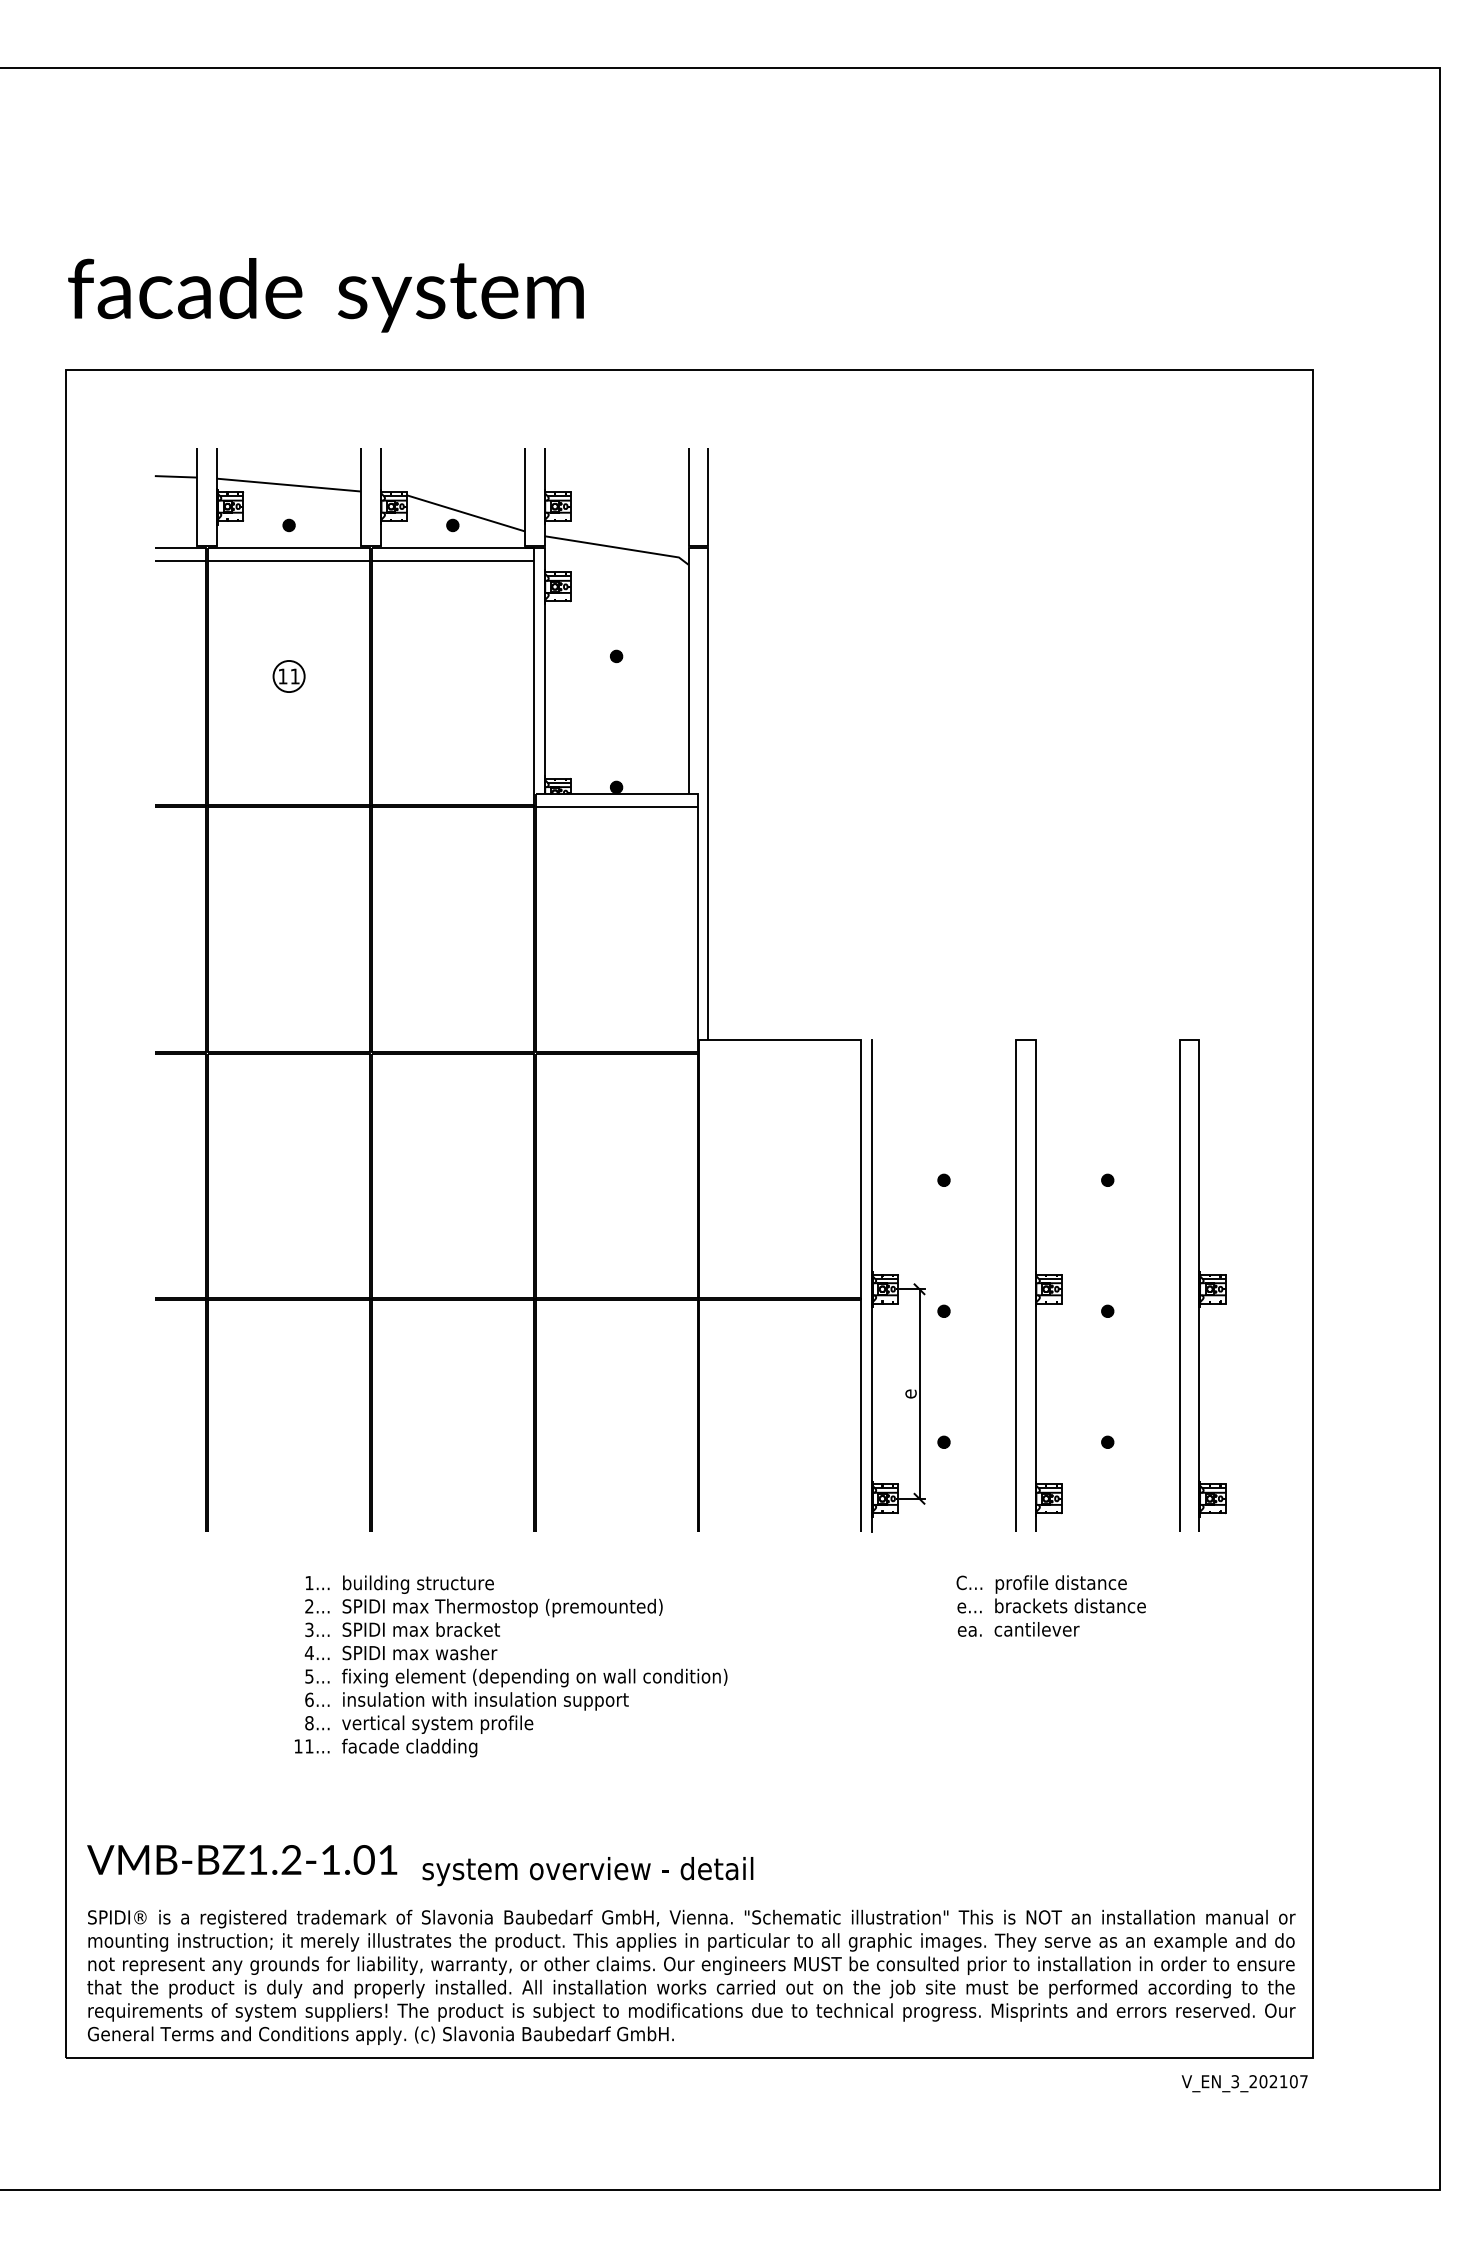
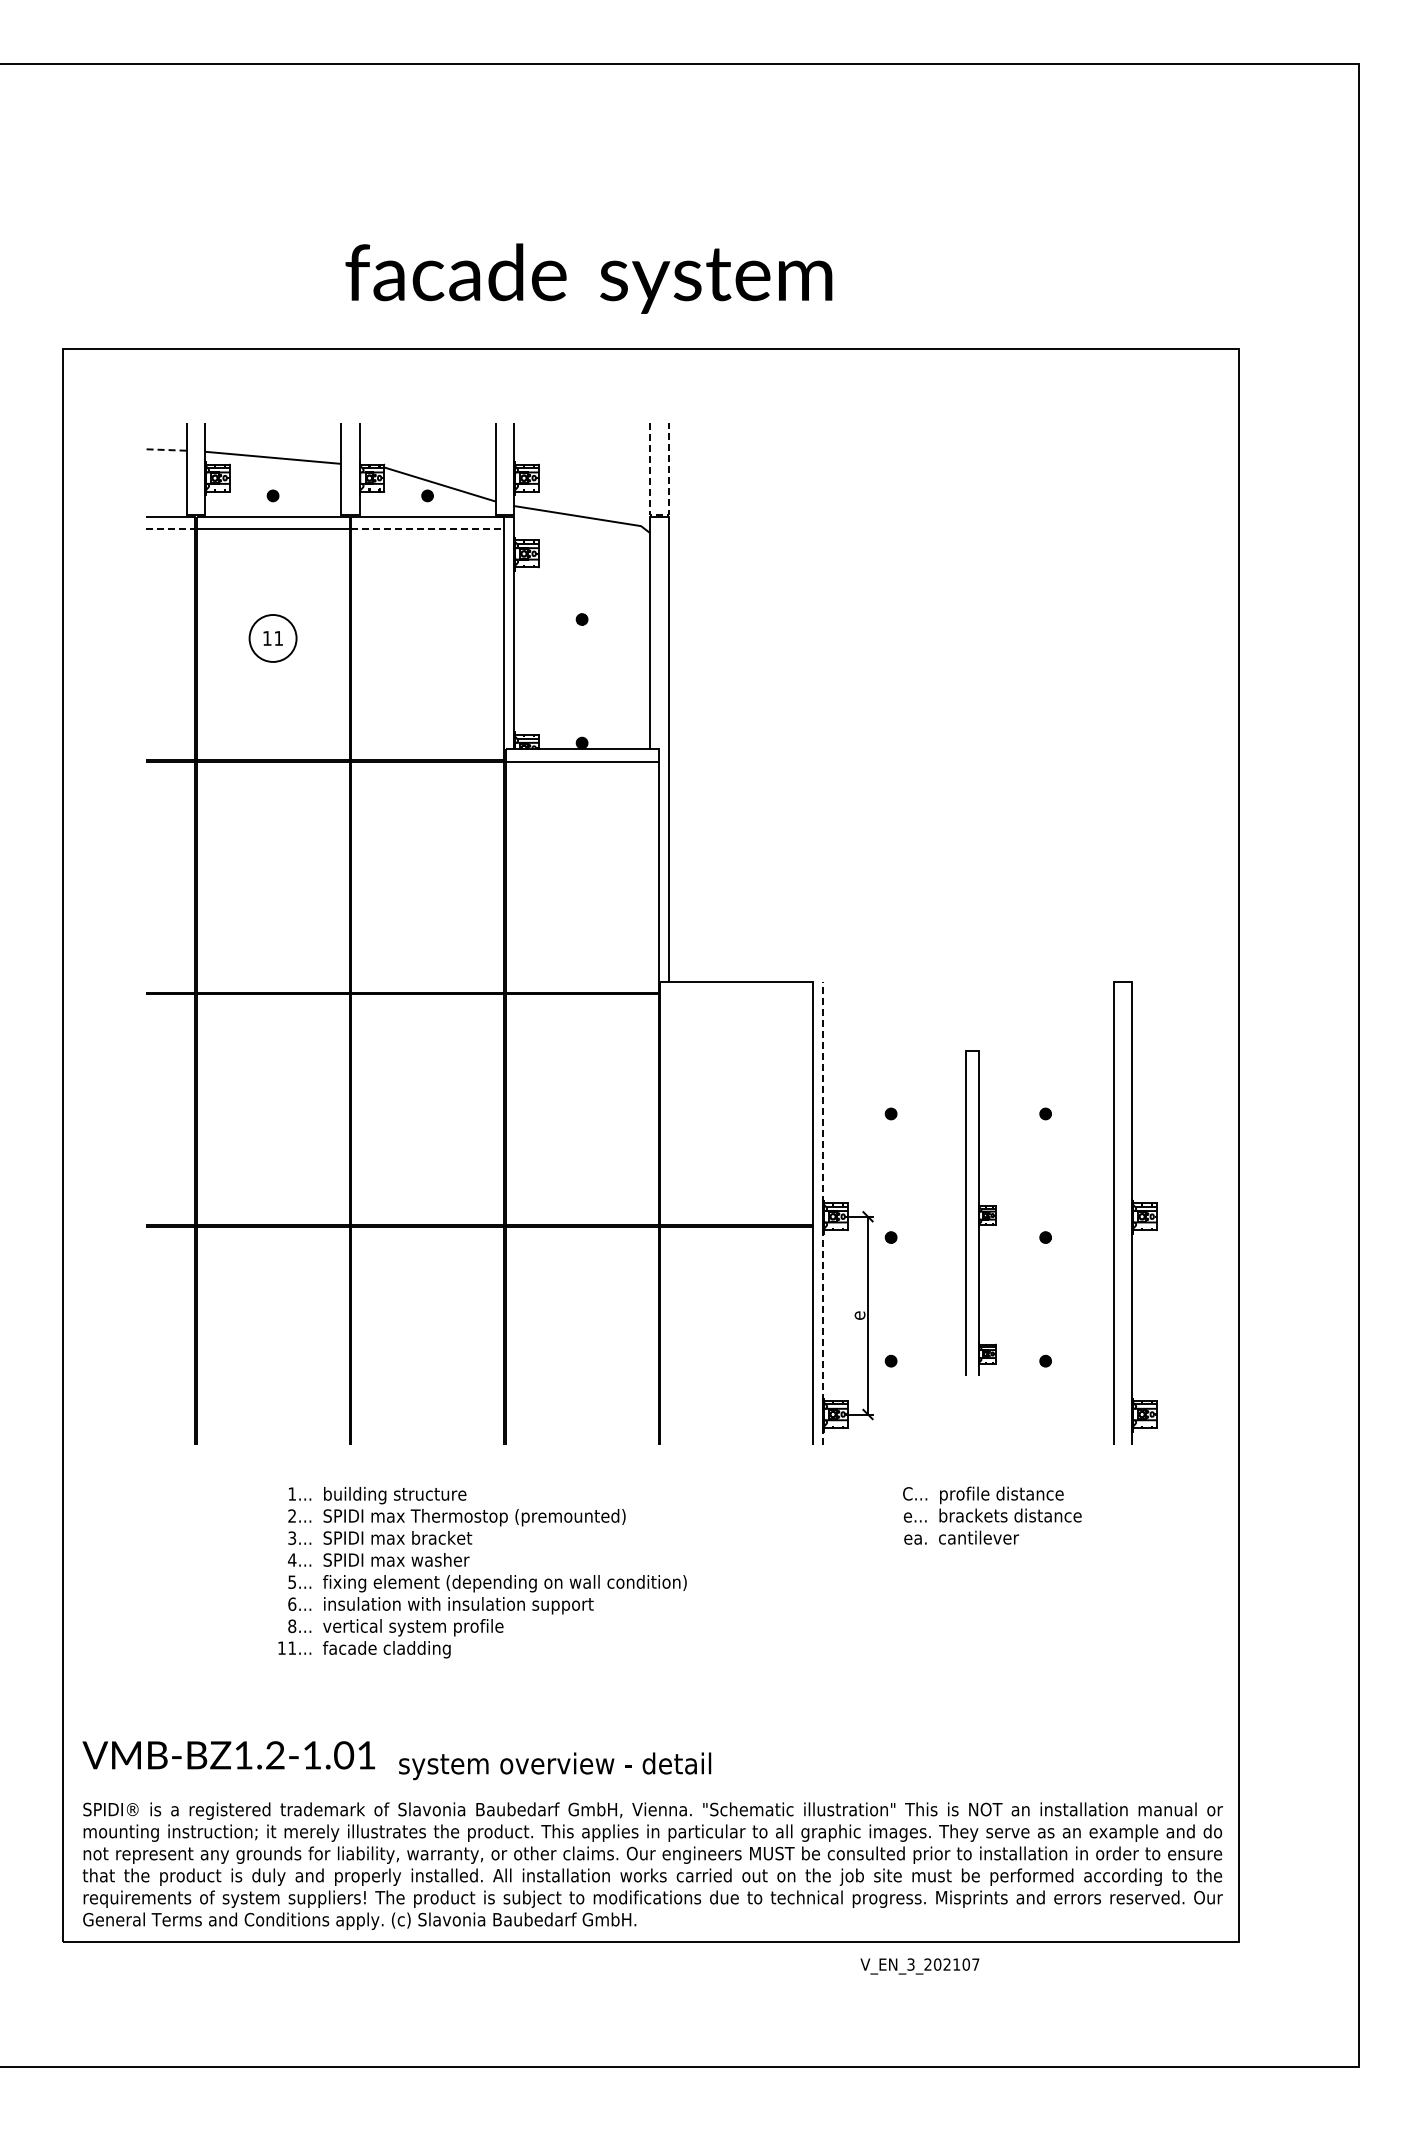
text: (325, 295) -> (588, 278), moved
line: (175, 477) -> (165, 450), solid -> dashed
line: (698, 546) -> (659, 515), solid -> dashed
line: (181, 561) -> (171, 529), solid -> dashed
line: (453, 561) -> (428, 529), solid -> dashed
circle: (288, 676) -> (272, 638), size x1.6
part: (1038, 1284) -> (980, 1212), size x0.7
line: (872, 1285) -> (823, 1213), solid -> dashed
text: (1244, 2083) -> (919, 1966), moved

